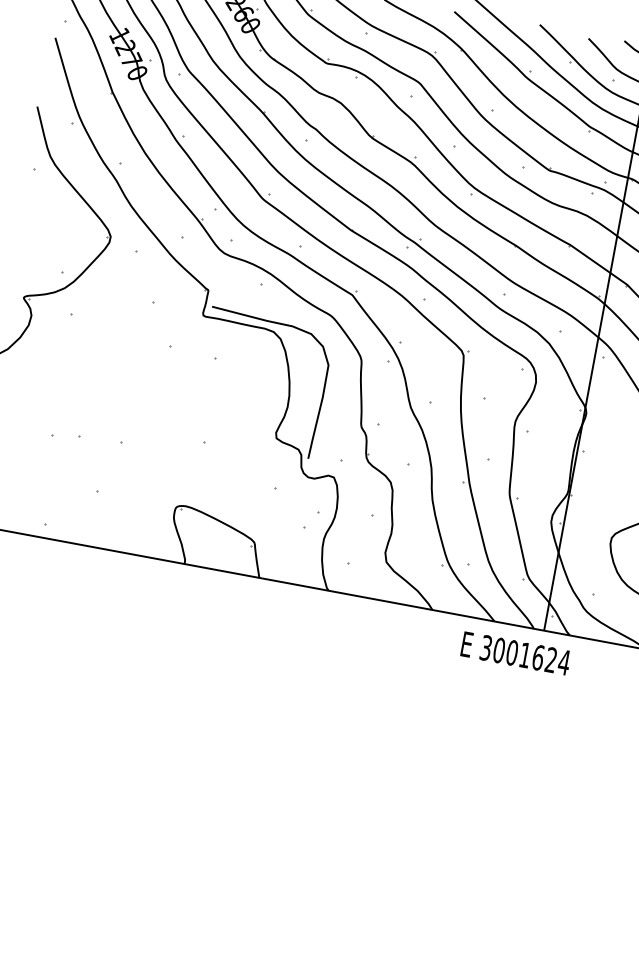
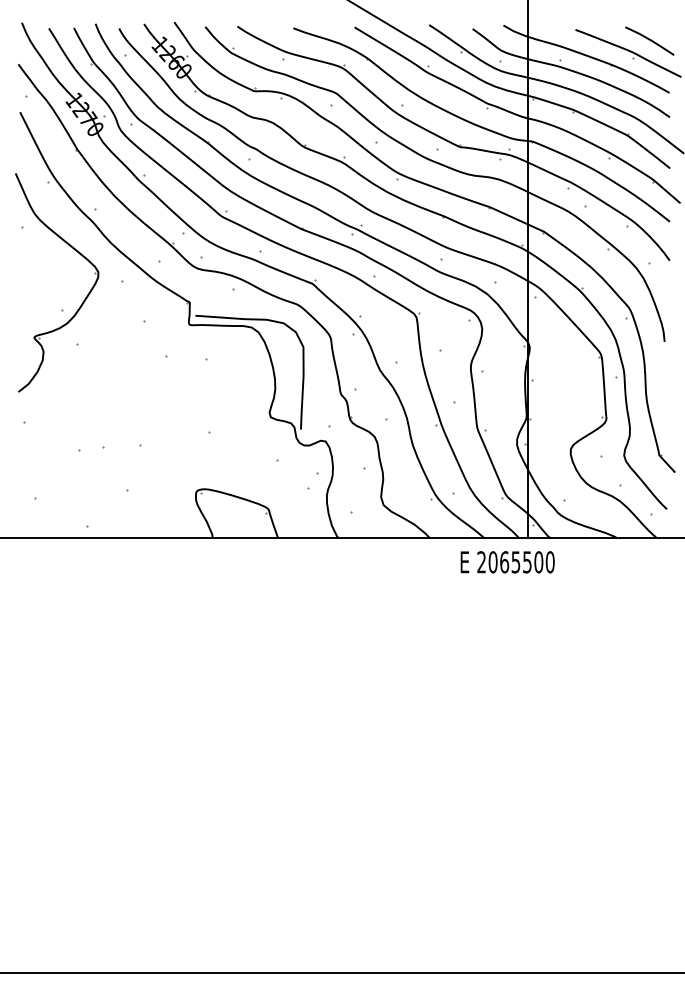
text: (524, 655) -> (515, 562), 3001624 -> 2065500

